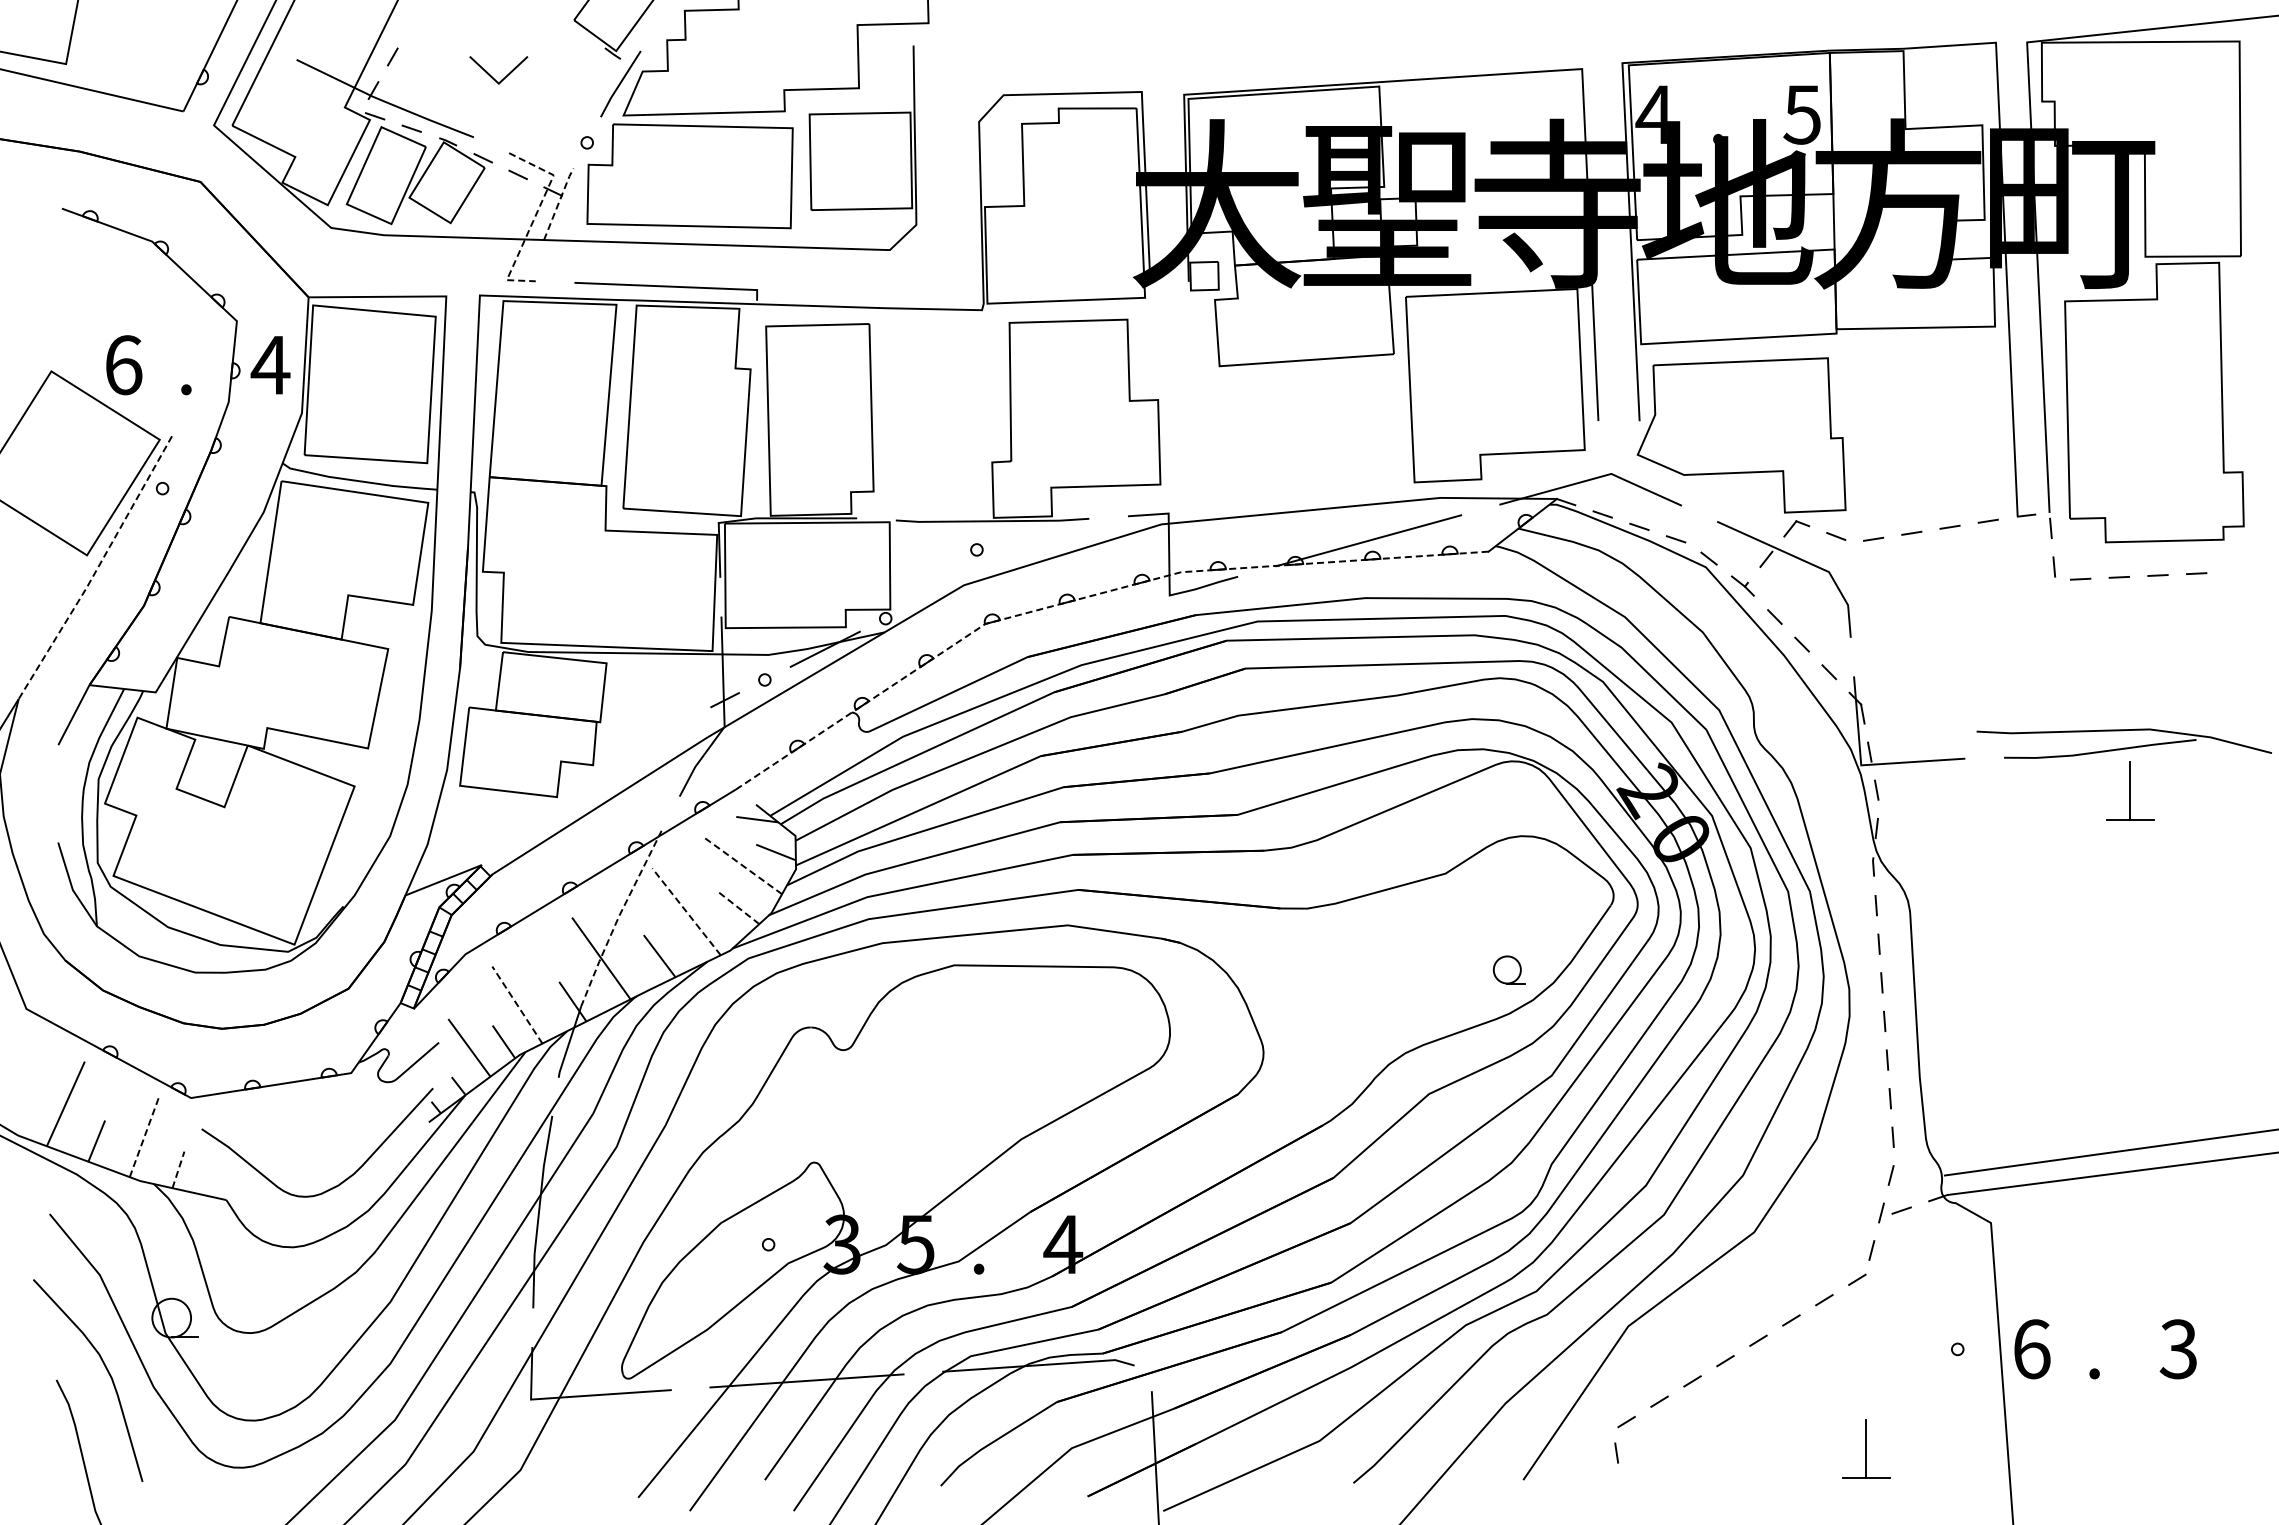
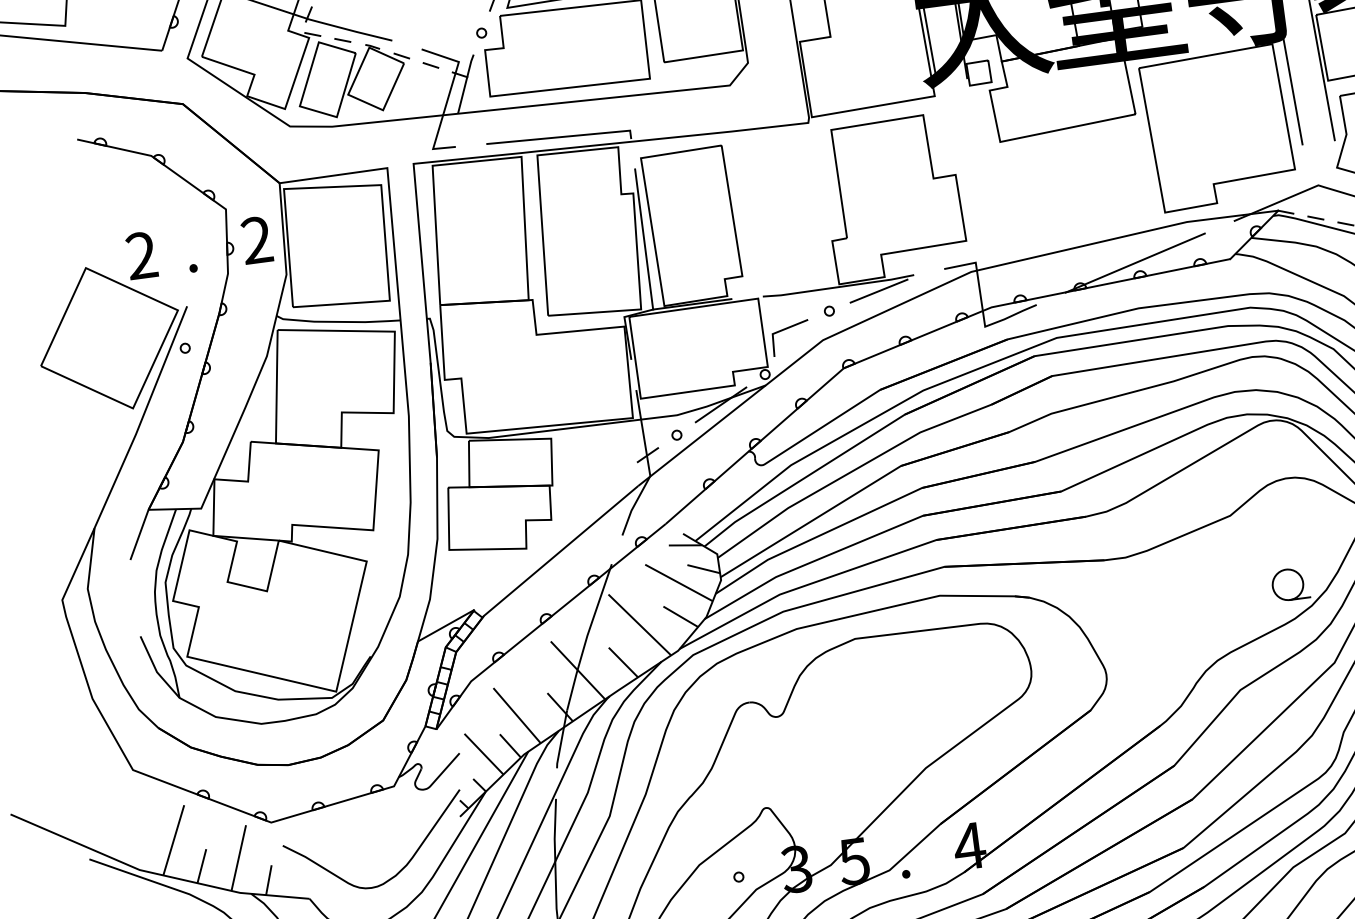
line: (558, 203) -> (465, 83), dashed -> solid
line: (534, 218) -> (448, 97), dashed -> solid
text: (270, 364) -> (256, 239), 4 -> 2
text: (123, 365) -> (141, 255), 6 -> 2
line: (756, 428) -> (644, 239), added
line: (1042, 532) -> (878, 290), added
line: (921, 565) -> (787, 329), added
line: (97, 569) -> (142, 418), dashed -> solid
line: (1087, 596) -> (920, 336), dashed -> solid
line: (742, 865) -> (678, 582), dashed -> solid
line: (738, 908) -> (680, 616), dashed -> solid
line: (686, 911) -> (639, 624), dashed -> solid
line: (618, 917) -> (587, 636), dashed -> solid
part: (1509, 969) -> (1290, 584), size x1.43
line: (517, 1004) -> (517, 715), dashed -> solid
line: (144, 1137) -> (238, 858), dashed -> solid
line: (178, 1169) -> (268, 879), dashed -> solid

